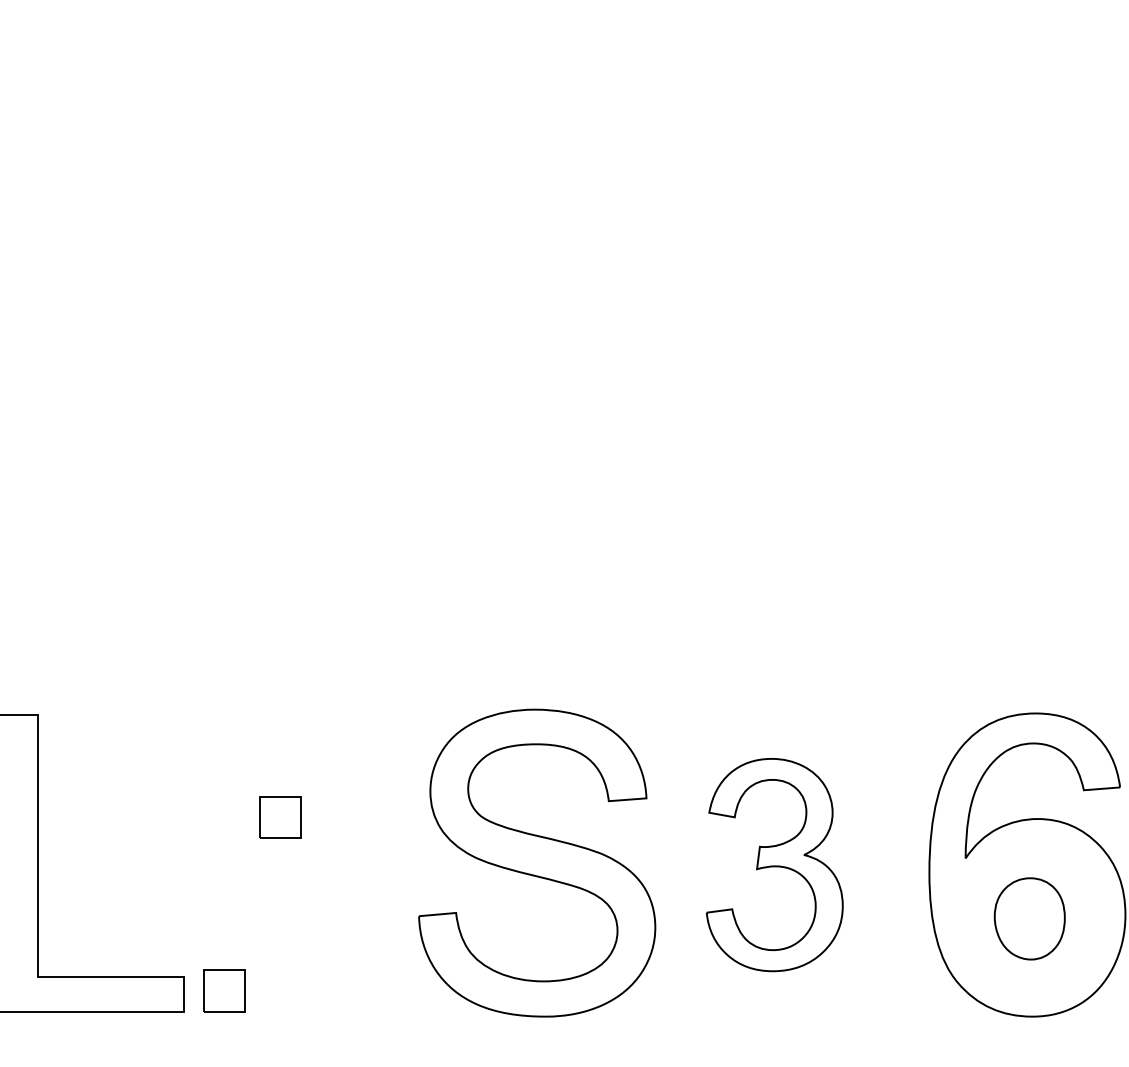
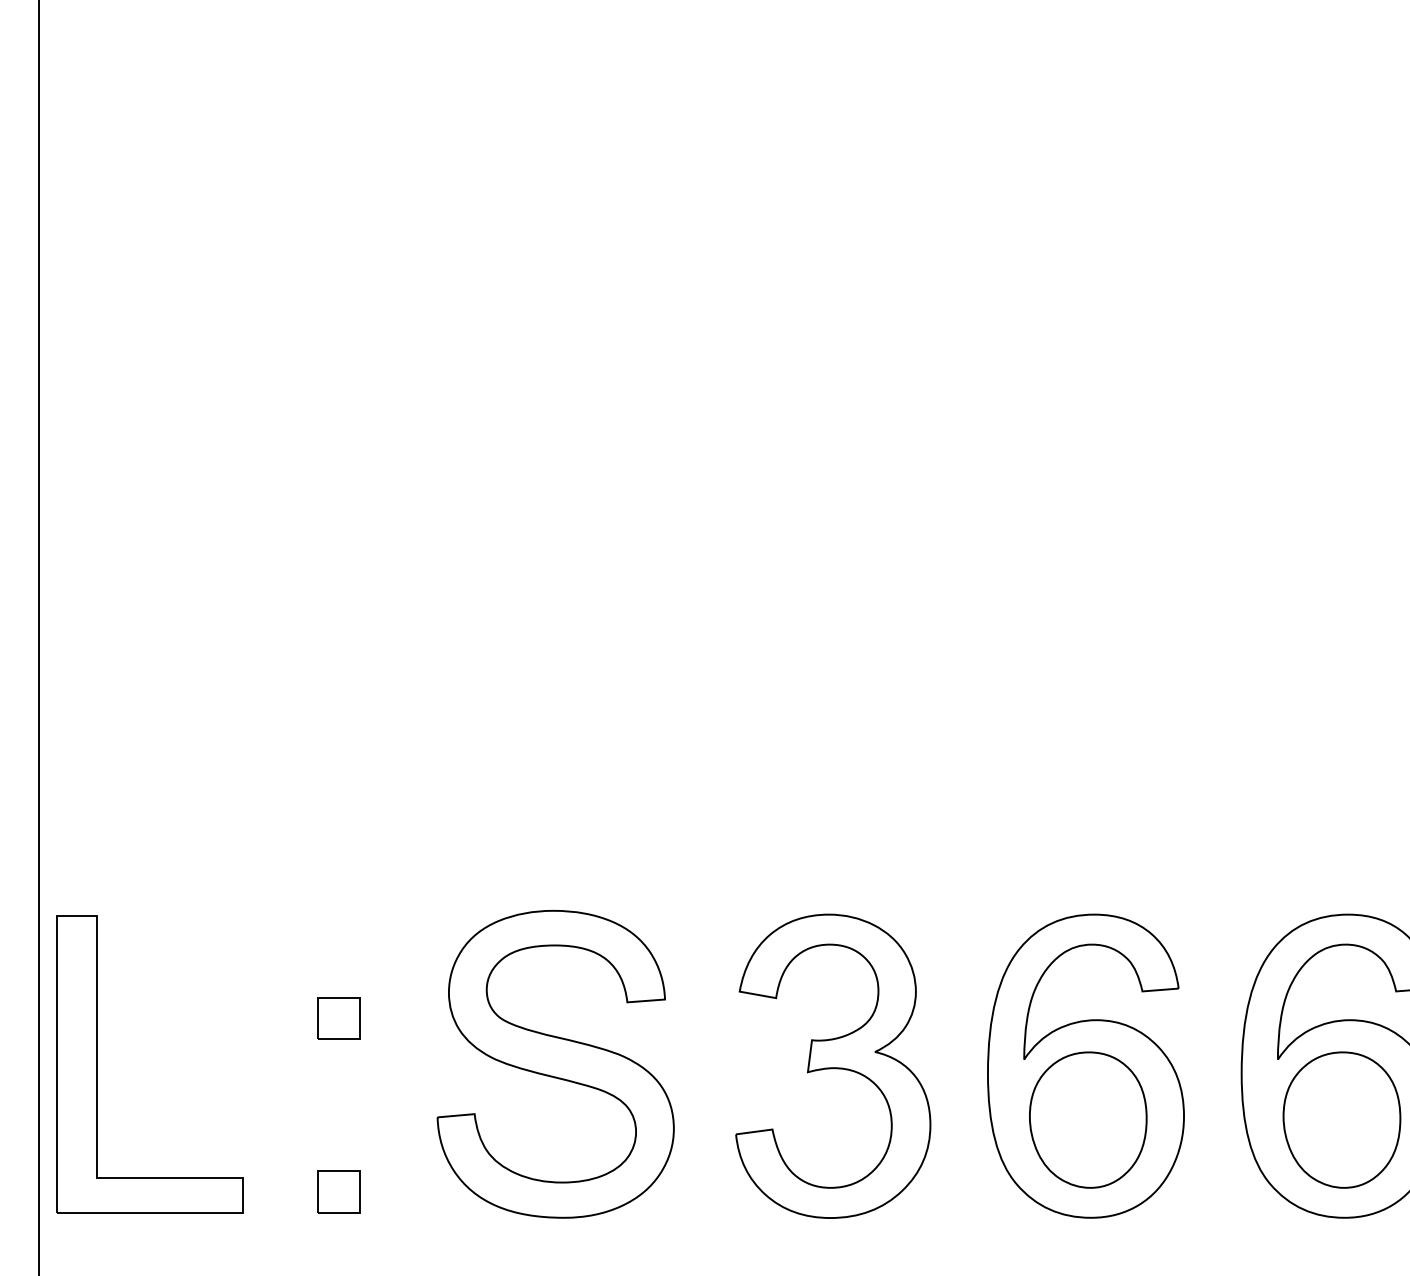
part: (536, 862) -> (555, 1063), moved
part: (774, 864) -> (833, 1065), size x1.43
part: (1029, 918) -> (1088, 1119), size x1.67
part: (223, 990) -> (338, 1191), moved

